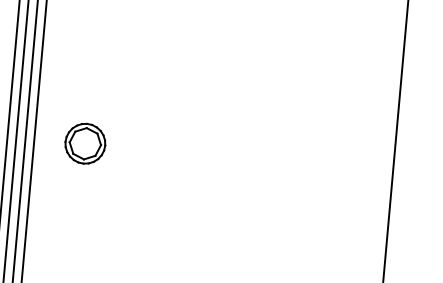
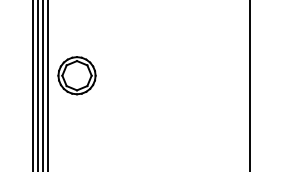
part: (84, 143) -> (76, 75), size x1.67

